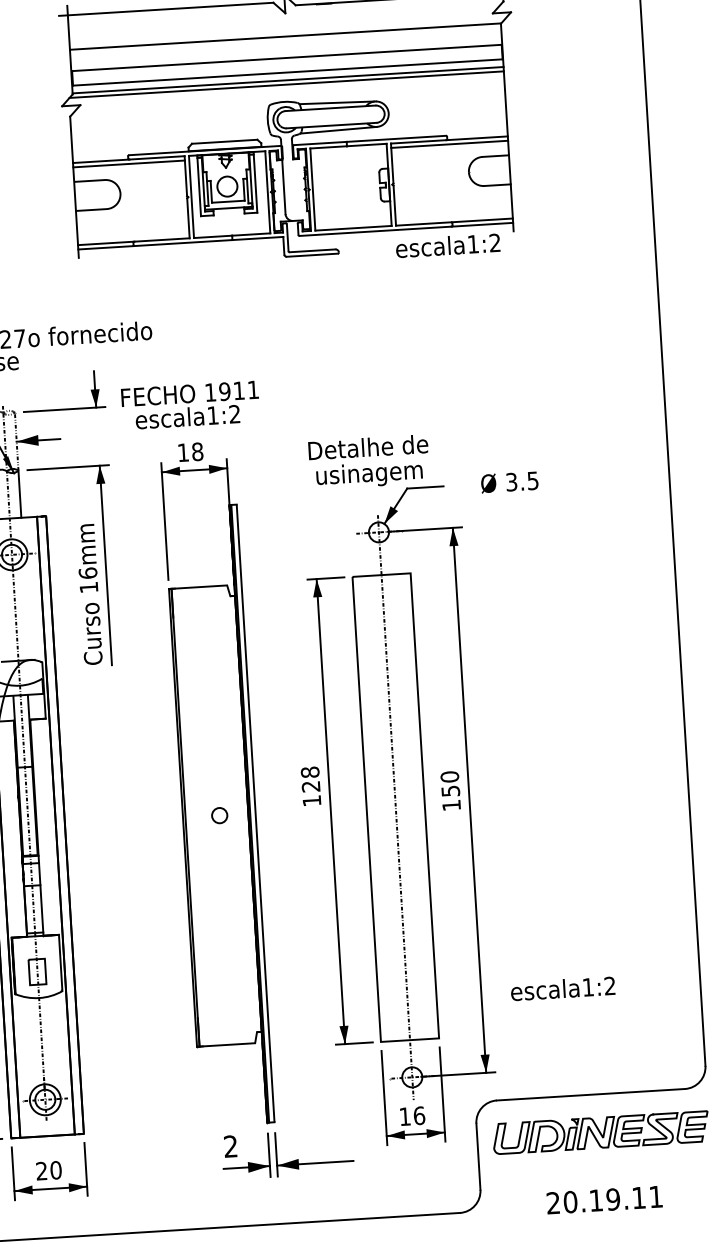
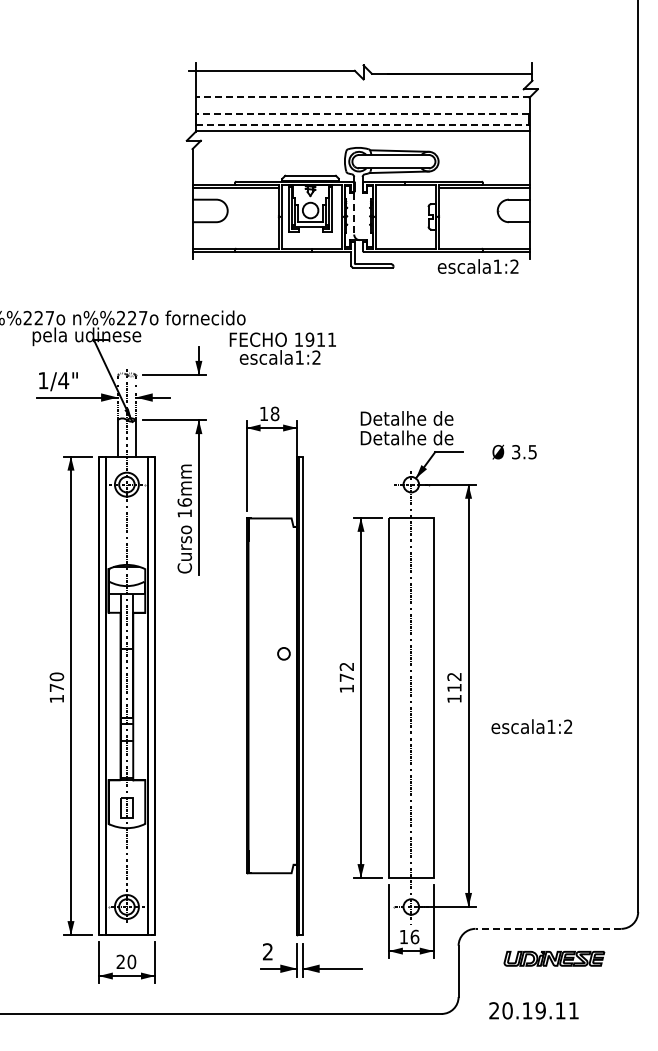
line: (285, 36) -> (362, 97), solid -> dashed
line: (286, 58) -> (362, 114), solid -> dashed
line: (288, 72) -> (363, 125), solid -> dashed
line: (285, 84) -> (360, 134), removed
line: (284, 186) -> (354, 213), solid -> dashed
text: (190, 405) -> (282, 348), moved
text: (369, 474) -> (406, 439), usinagem -> Detalhe de
text: (310, 778) -> (346, 671), 128 -> 172
text: (450, 782) -> (454, 681), 150 -> 112
circle: (219, 815) -> (283, 653), moved
text: (562, 988) -> (531, 726), moved
line: (591, 1094) -> (548, 928), solid -> dashed
part: (601, 1132) -> (554, 958), size x0.6
text: (603, 1199) -> (533, 1010), moved

